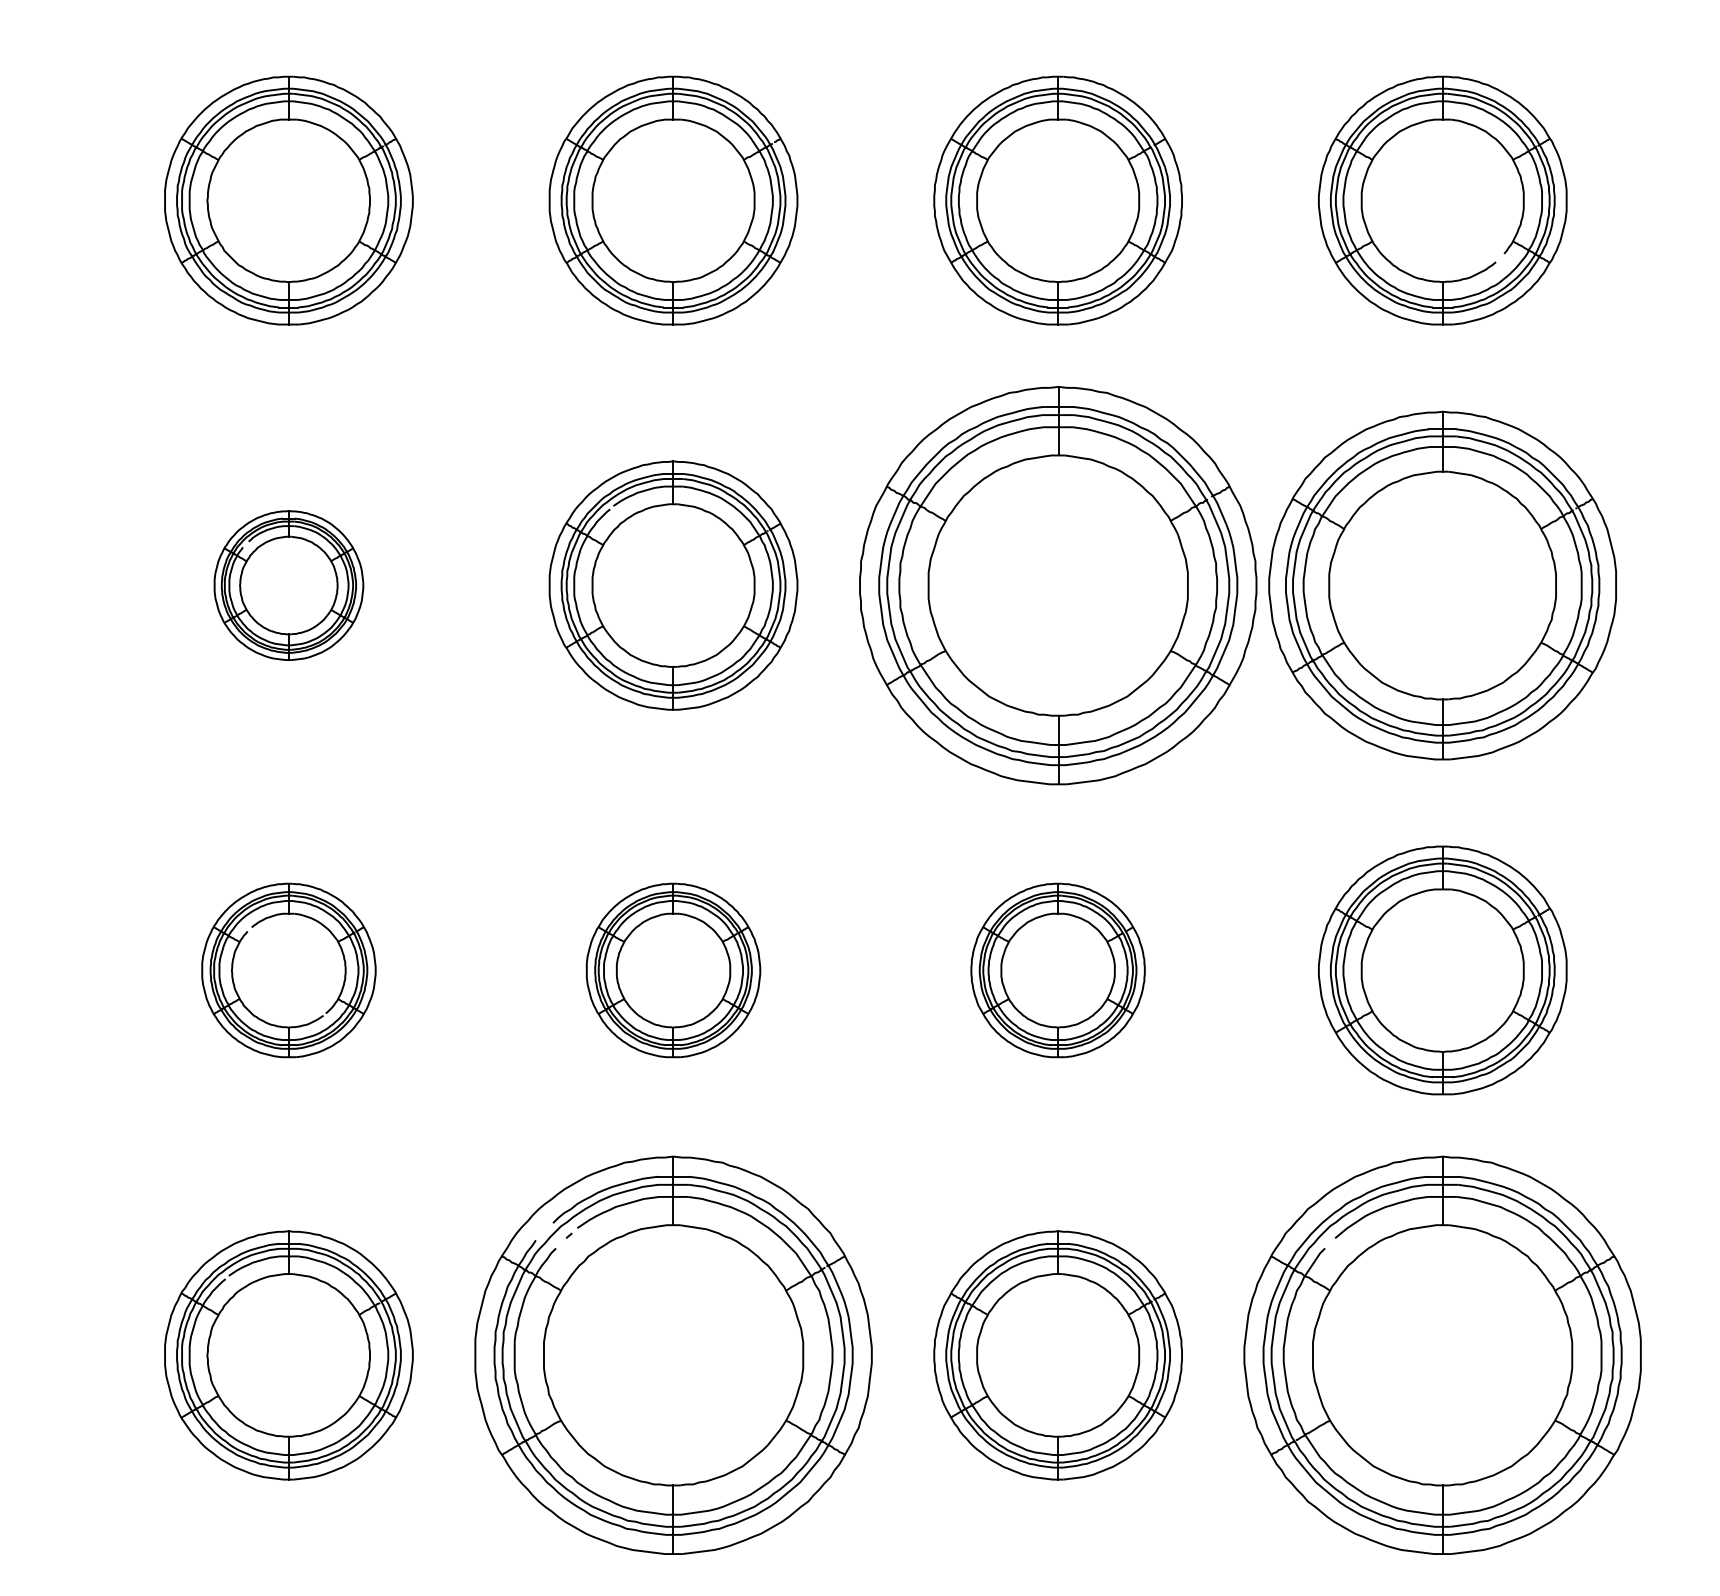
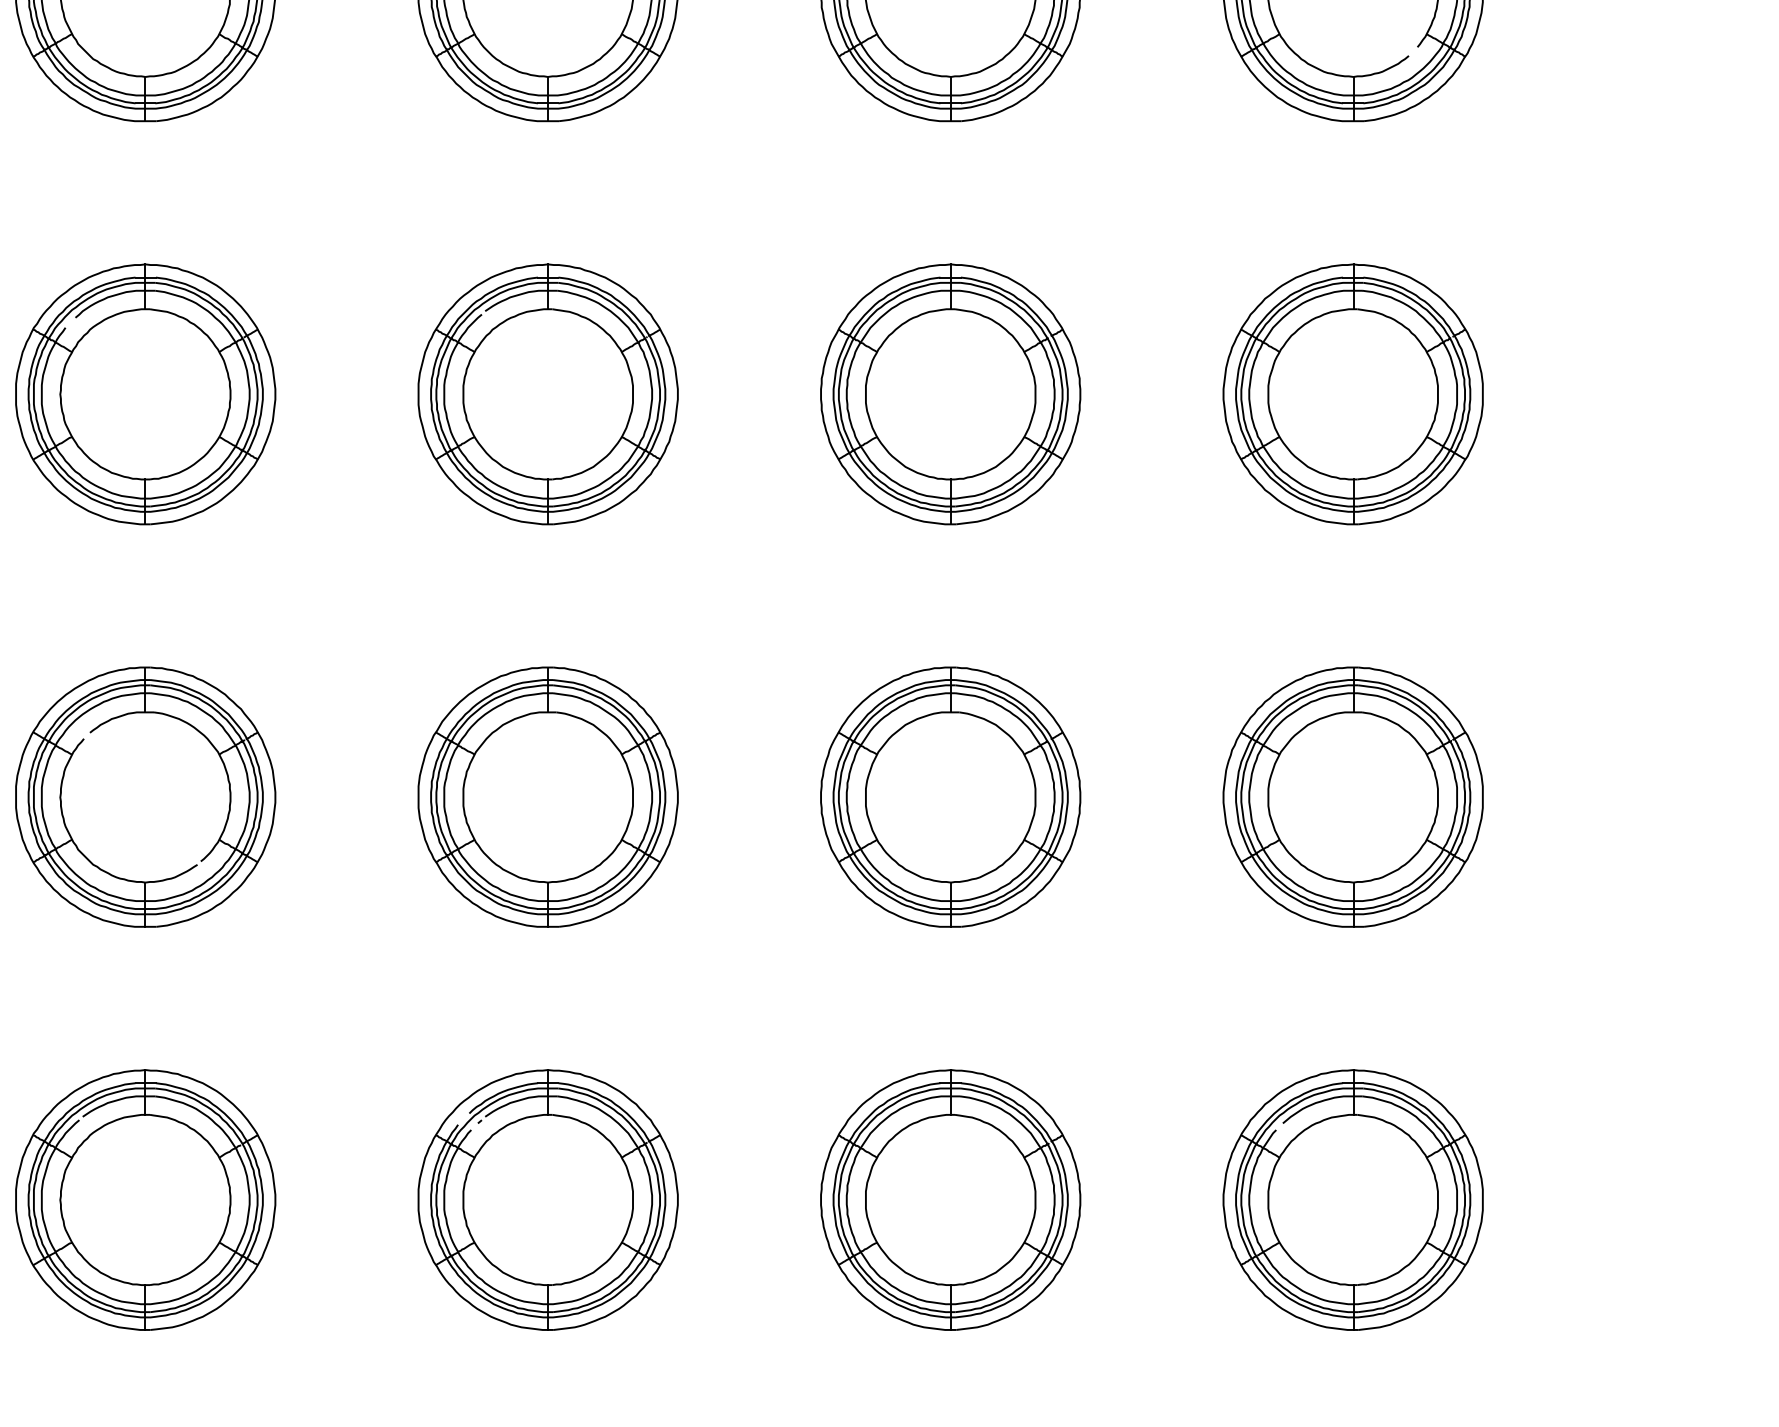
part: (288, 585) -> (145, 394), size x1.67
part: (1057, 585) -> (950, 394), size x0.62
part: (1442, 585) -> (1352, 394), size x0.71
part: (288, 970) -> (145, 797), size x1.43
part: (673, 970) -> (548, 797), size x1.43
part: (1057, 970) -> (950, 797), size x1.43
part: (673, 1355) -> (548, 1200), size x0.62
part: (1442, 1355) -> (1352, 1200), size x0.62

